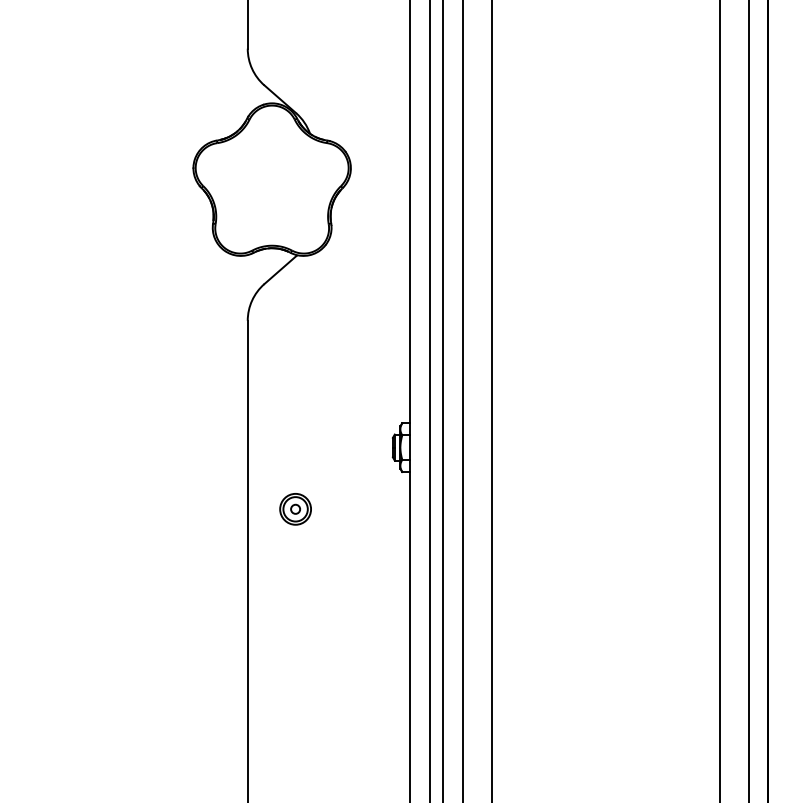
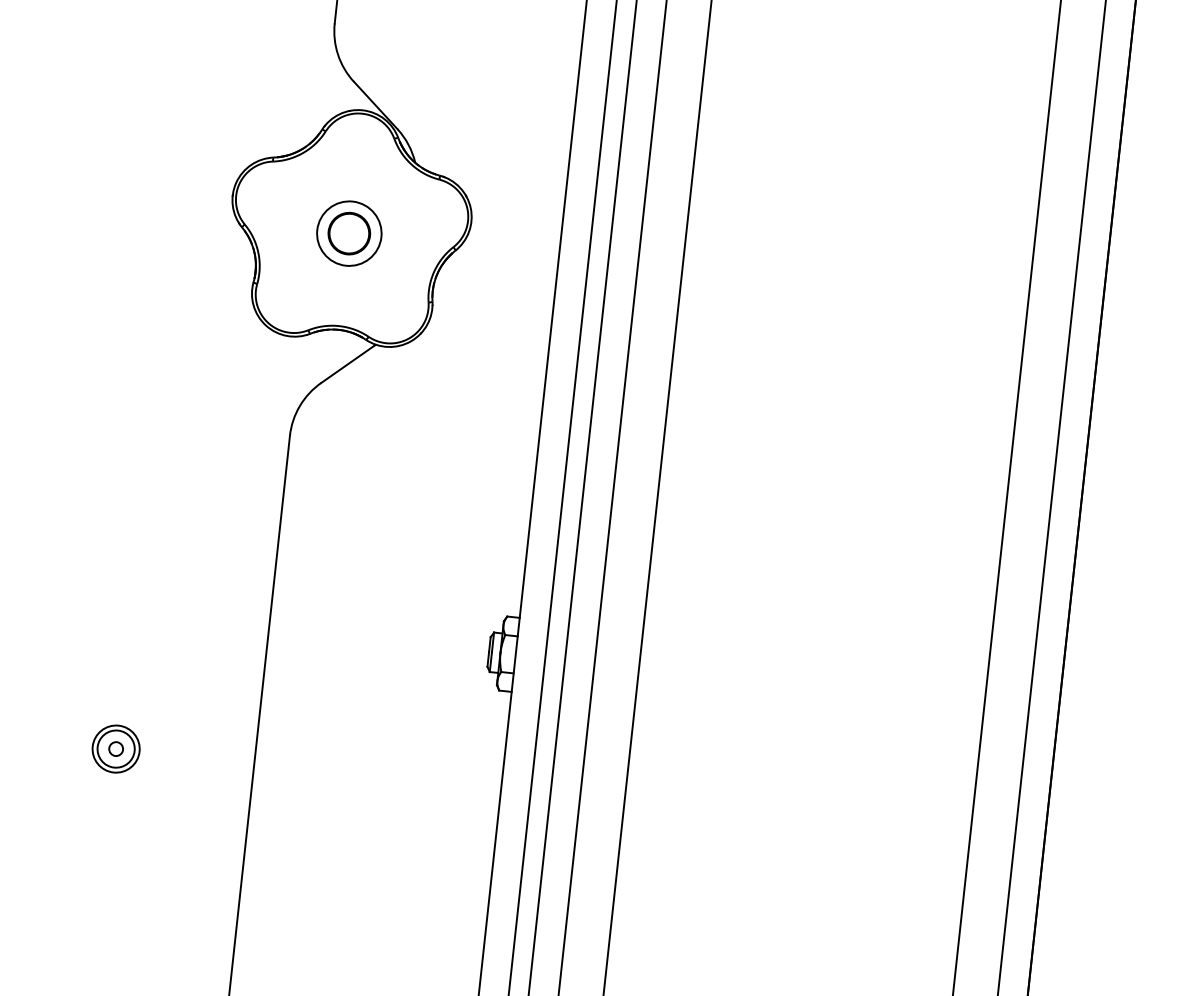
part: (272, 184) -> (349, 233), added
part: (295, 509) -> (115, 749), moved

